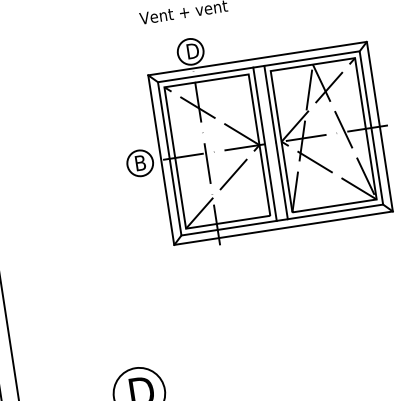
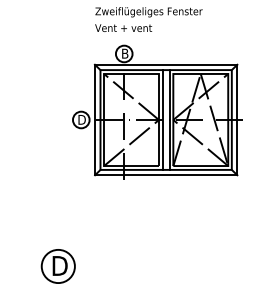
text: (194, 50) -> (126, 53), D -> B
text: (141, 162) -> (82, 119), B -> D

